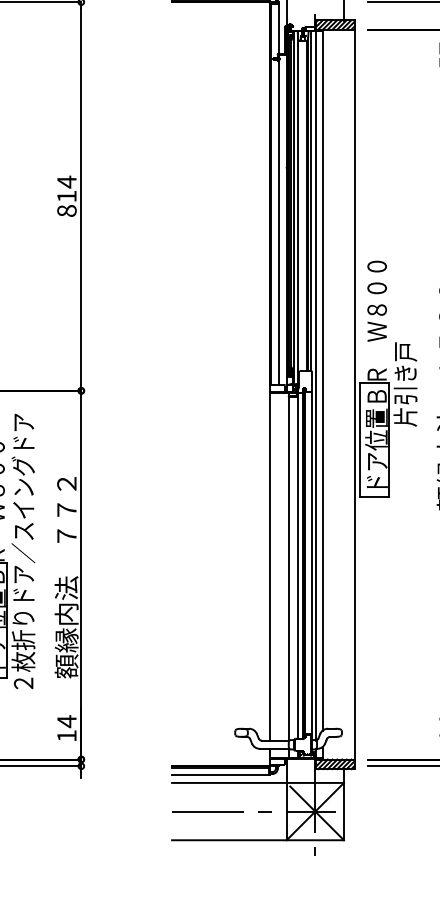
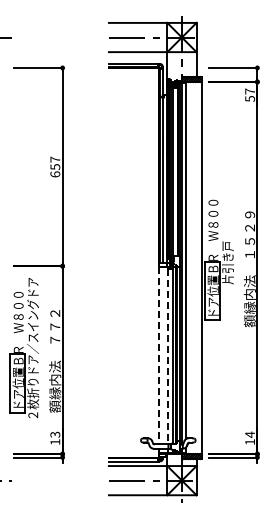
text: (67, 195) -> (55, 166), 814 -> 657
line: (269, 566) -> (158, 355), solid -> dashed
line: (288, 568) -> (168, 356), solid -> dashed
text: (67, 721) -> (55, 434), 14 -> 13

